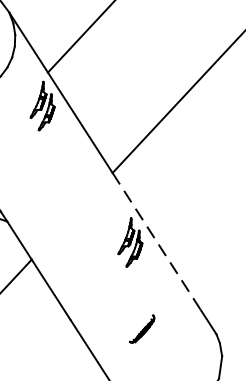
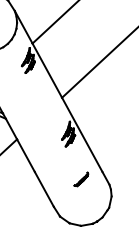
line: (157, 242) -> (82, 135), dashed -> solid
part: (142, 329) -> (81, 179), moved

